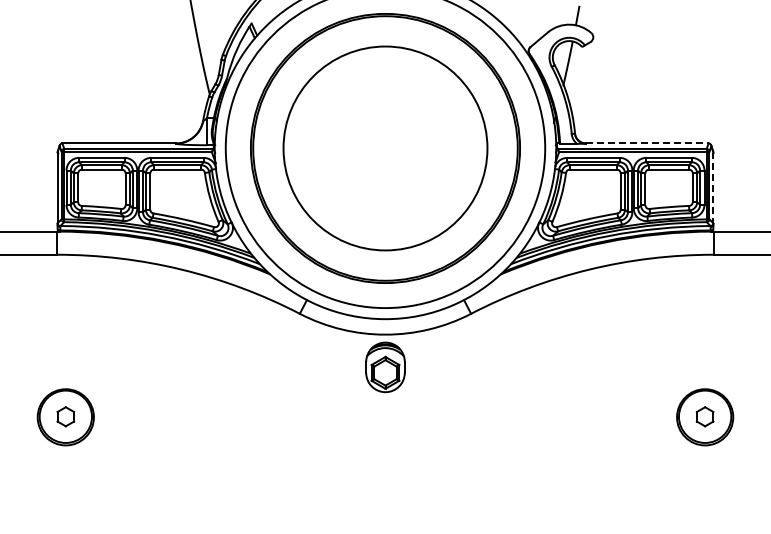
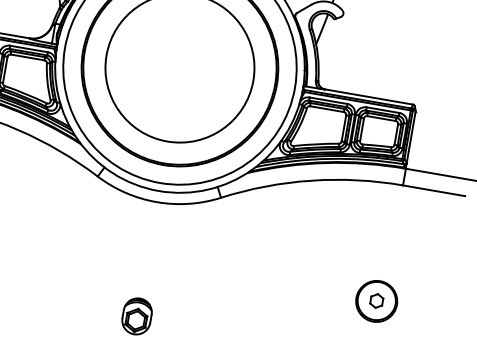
line: (647, 143) -> (369, 97), dashed -> solid
line: (713, 188) -> (411, 137), dashed -> solid
part: (385, 367) -> (137, 316), moved

